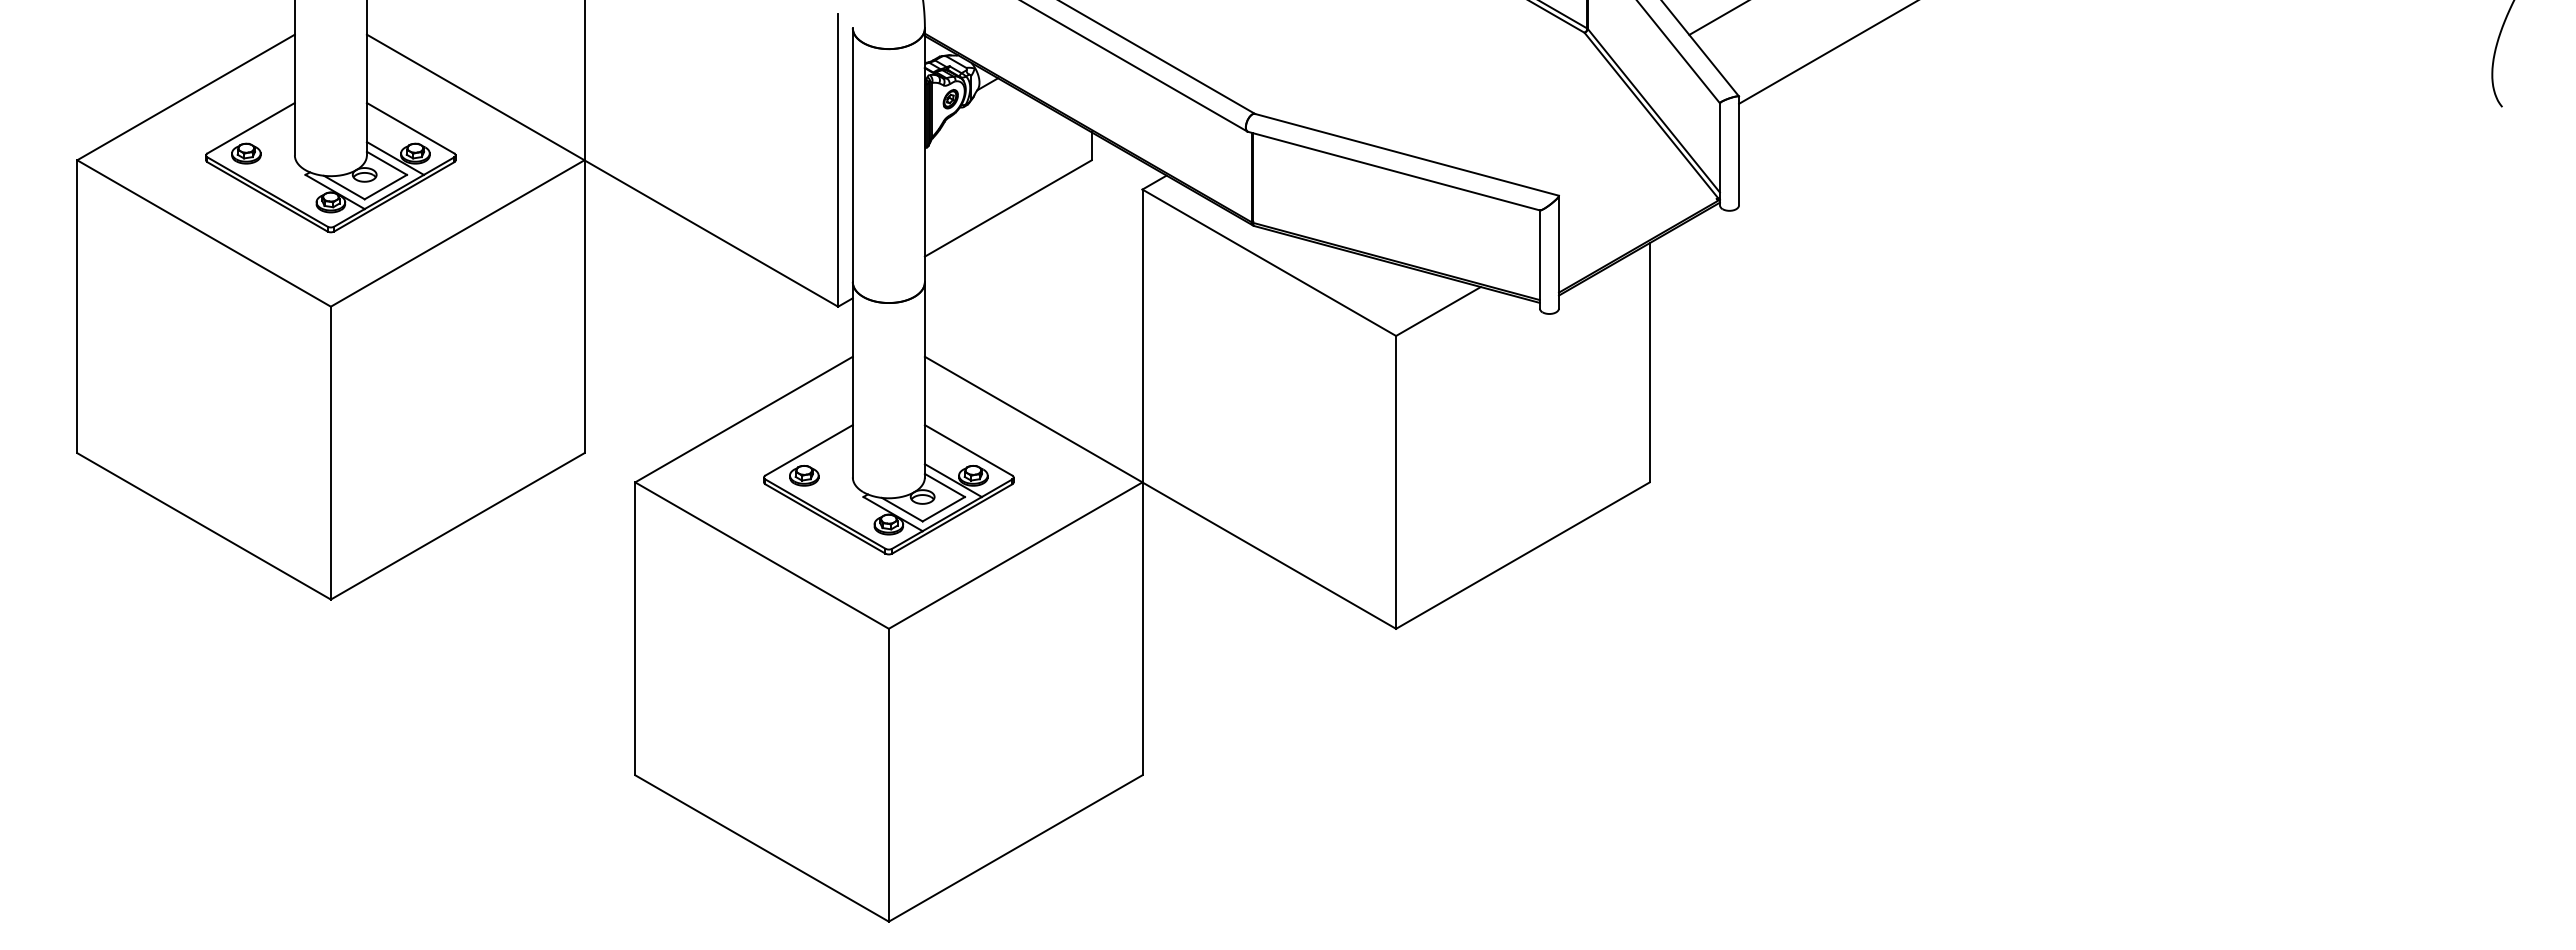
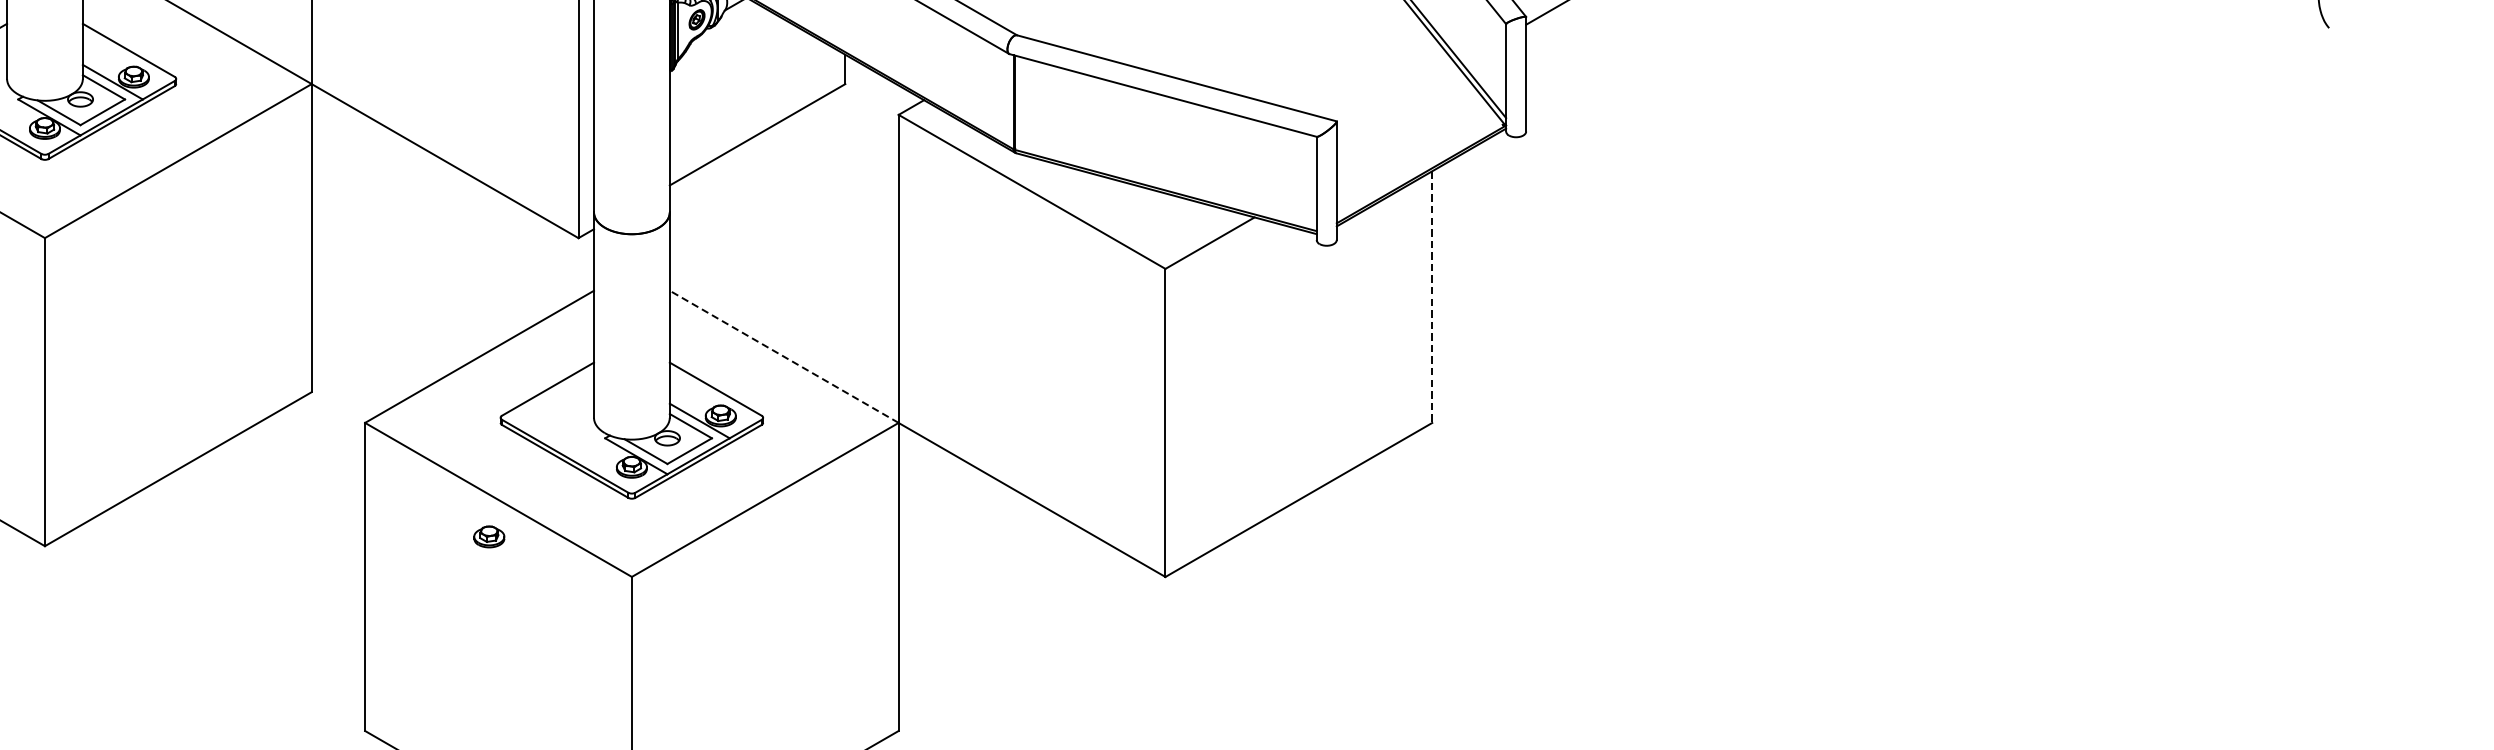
line: (1649, 362) -> (1432, 296), solid -> dashed
line: (1033, 419) -> (784, 356), solid -> dashed
part: (804, 475) -> (489, 536), moved

